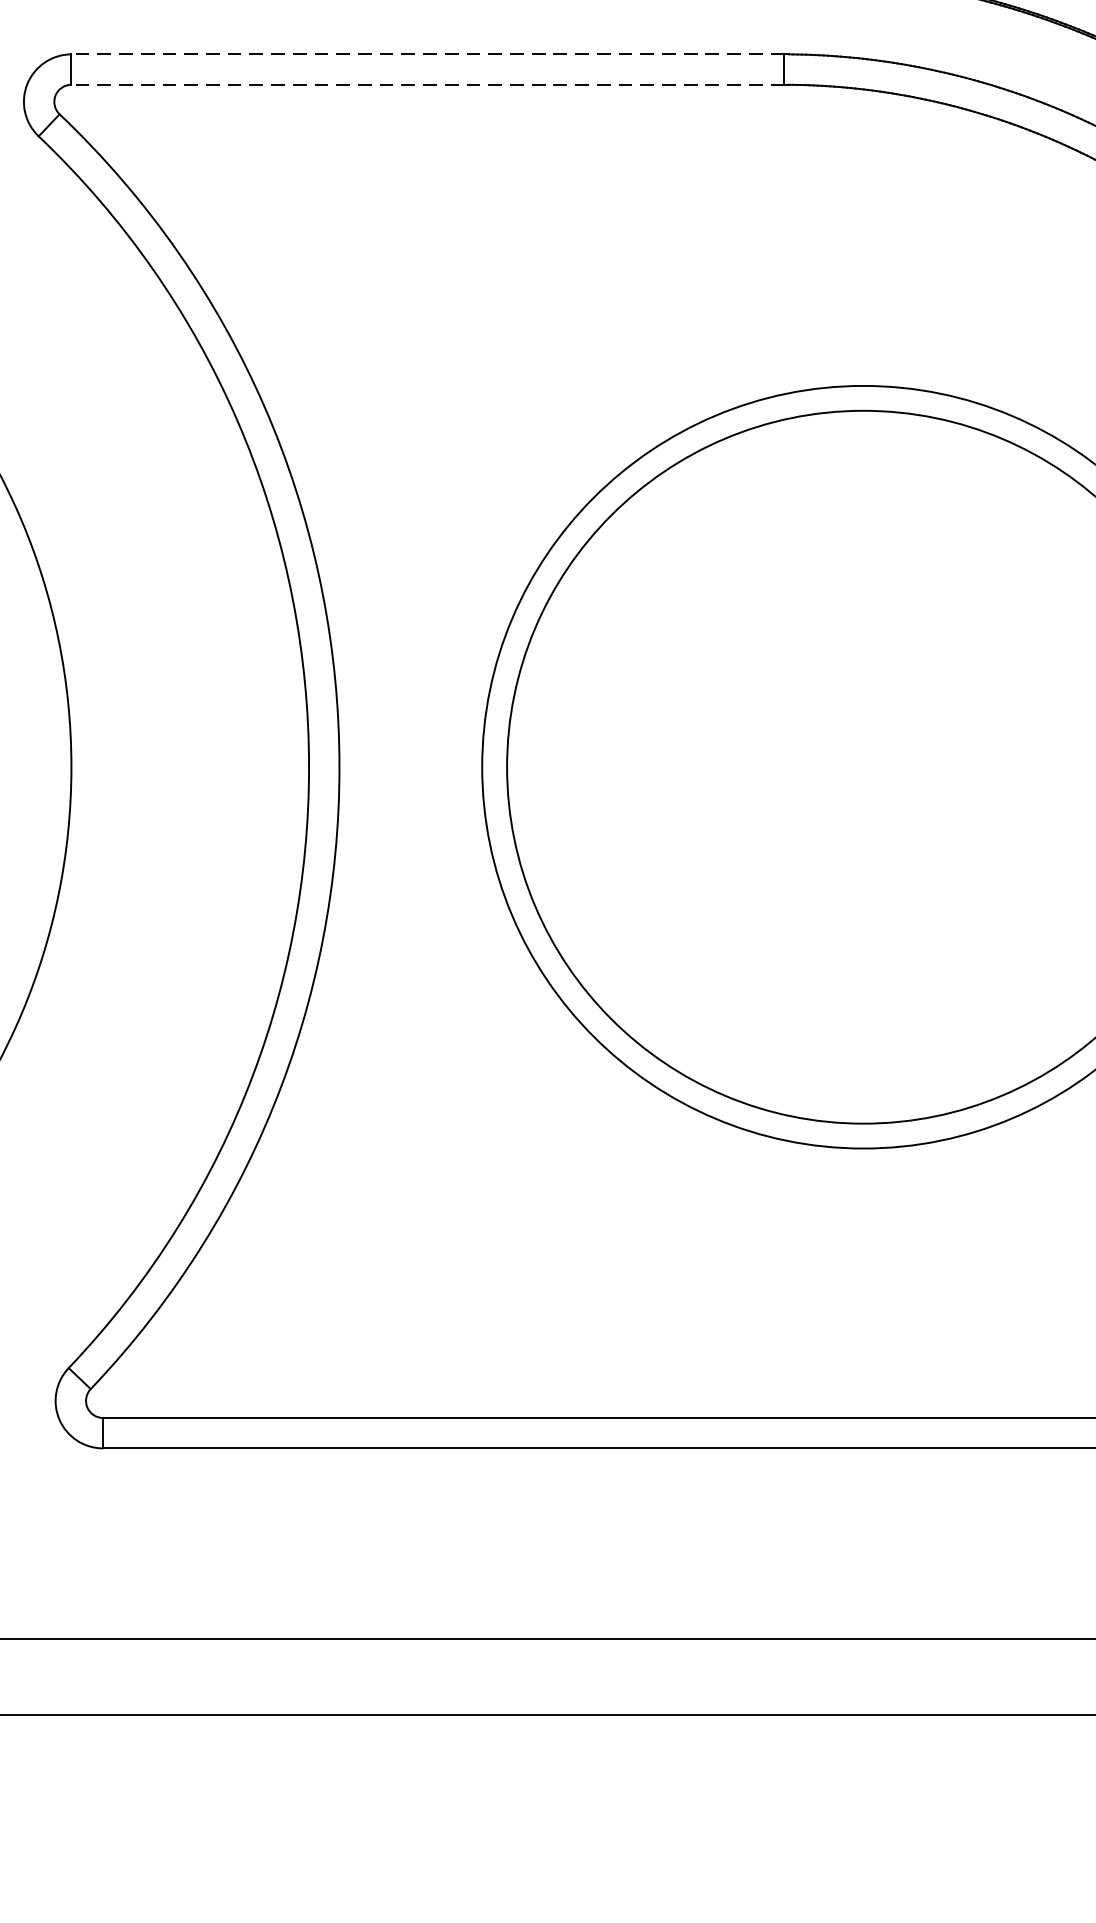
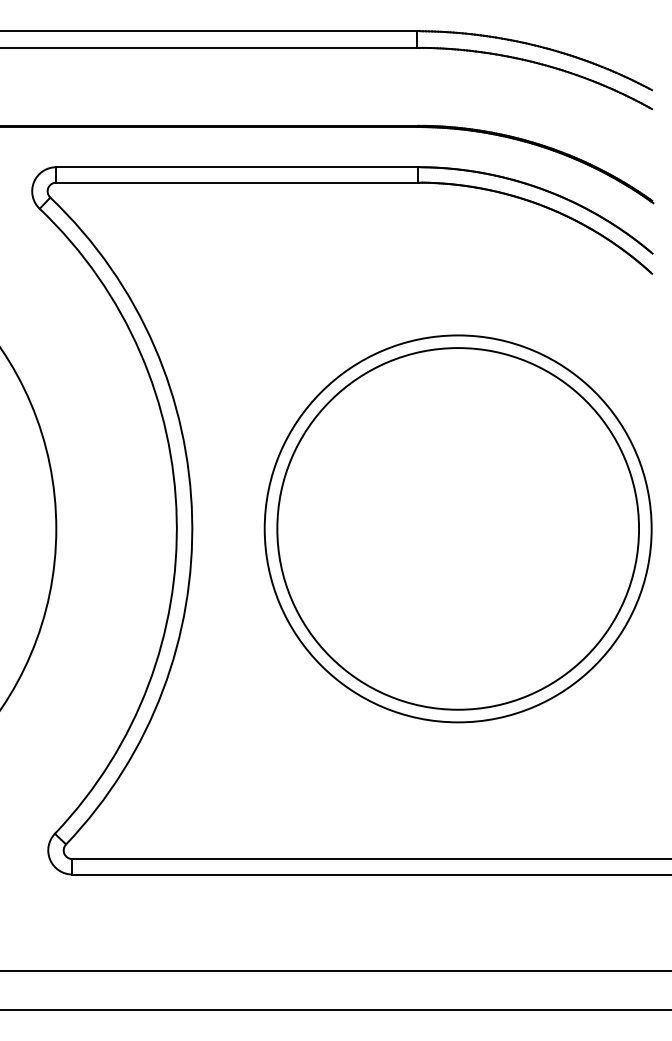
line: (428, 54) -> (237, 167), dashed -> solid
line: (428, 84) -> (237, 182), dashed -> solid

